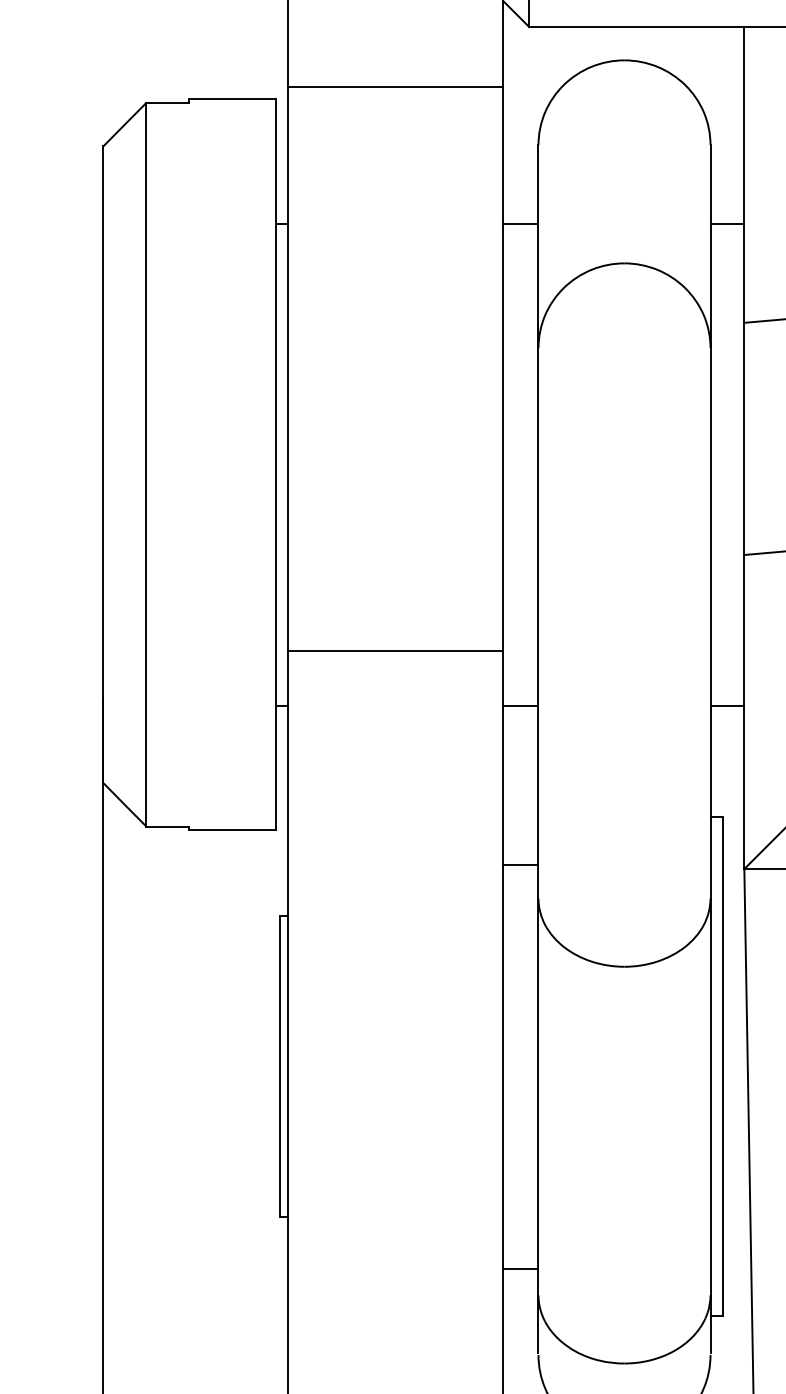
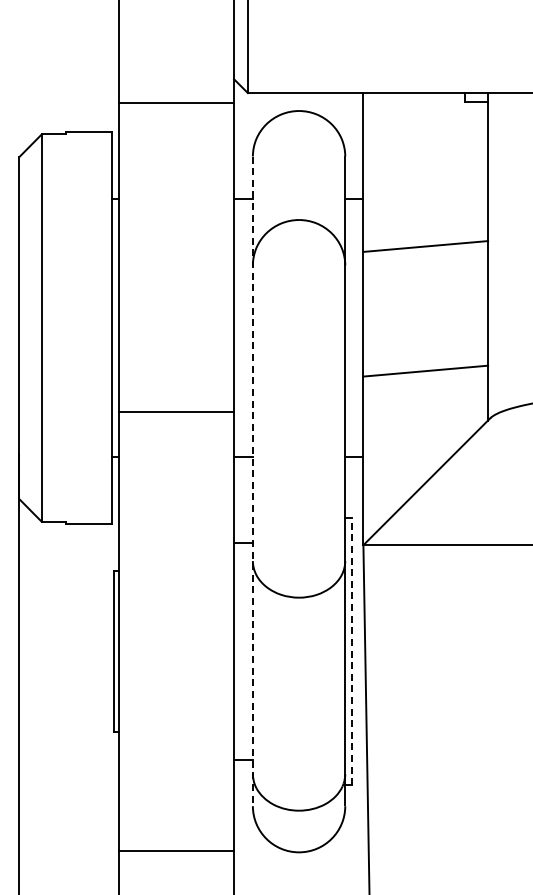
line: (396, 87) -> (176, 103), moved
line: (396, 649) -> (176, 411), moved
line: (537, 750) -> (252, 481), solid -> dashed
line: (722, 1067) -> (351, 651), solid -> dashed

